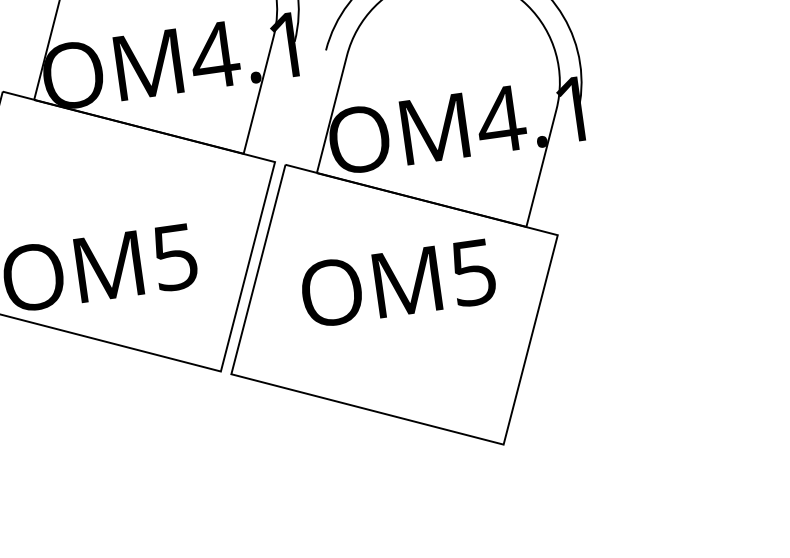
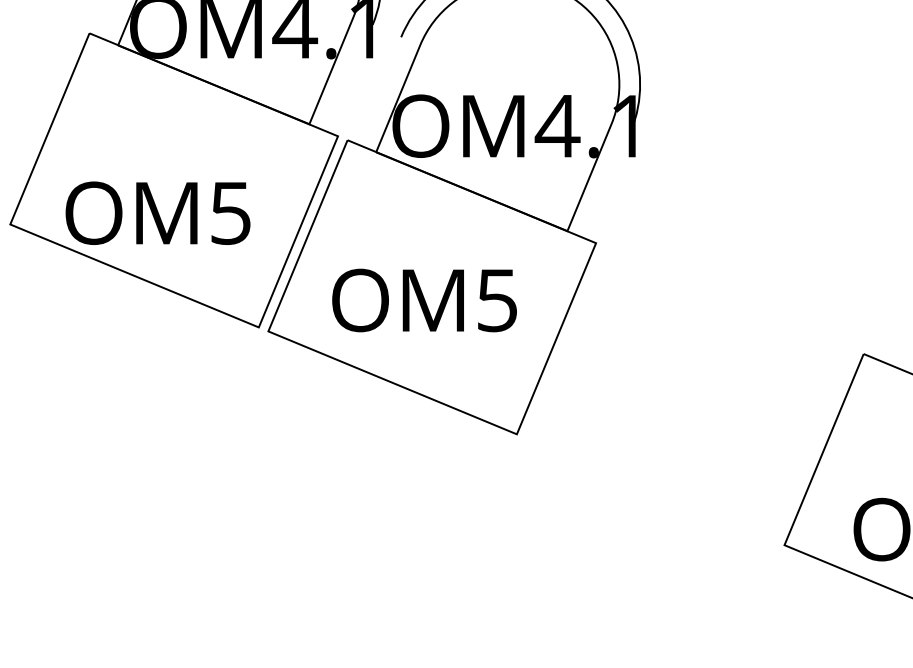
text: (398, 283) -> (424, 300), moved

